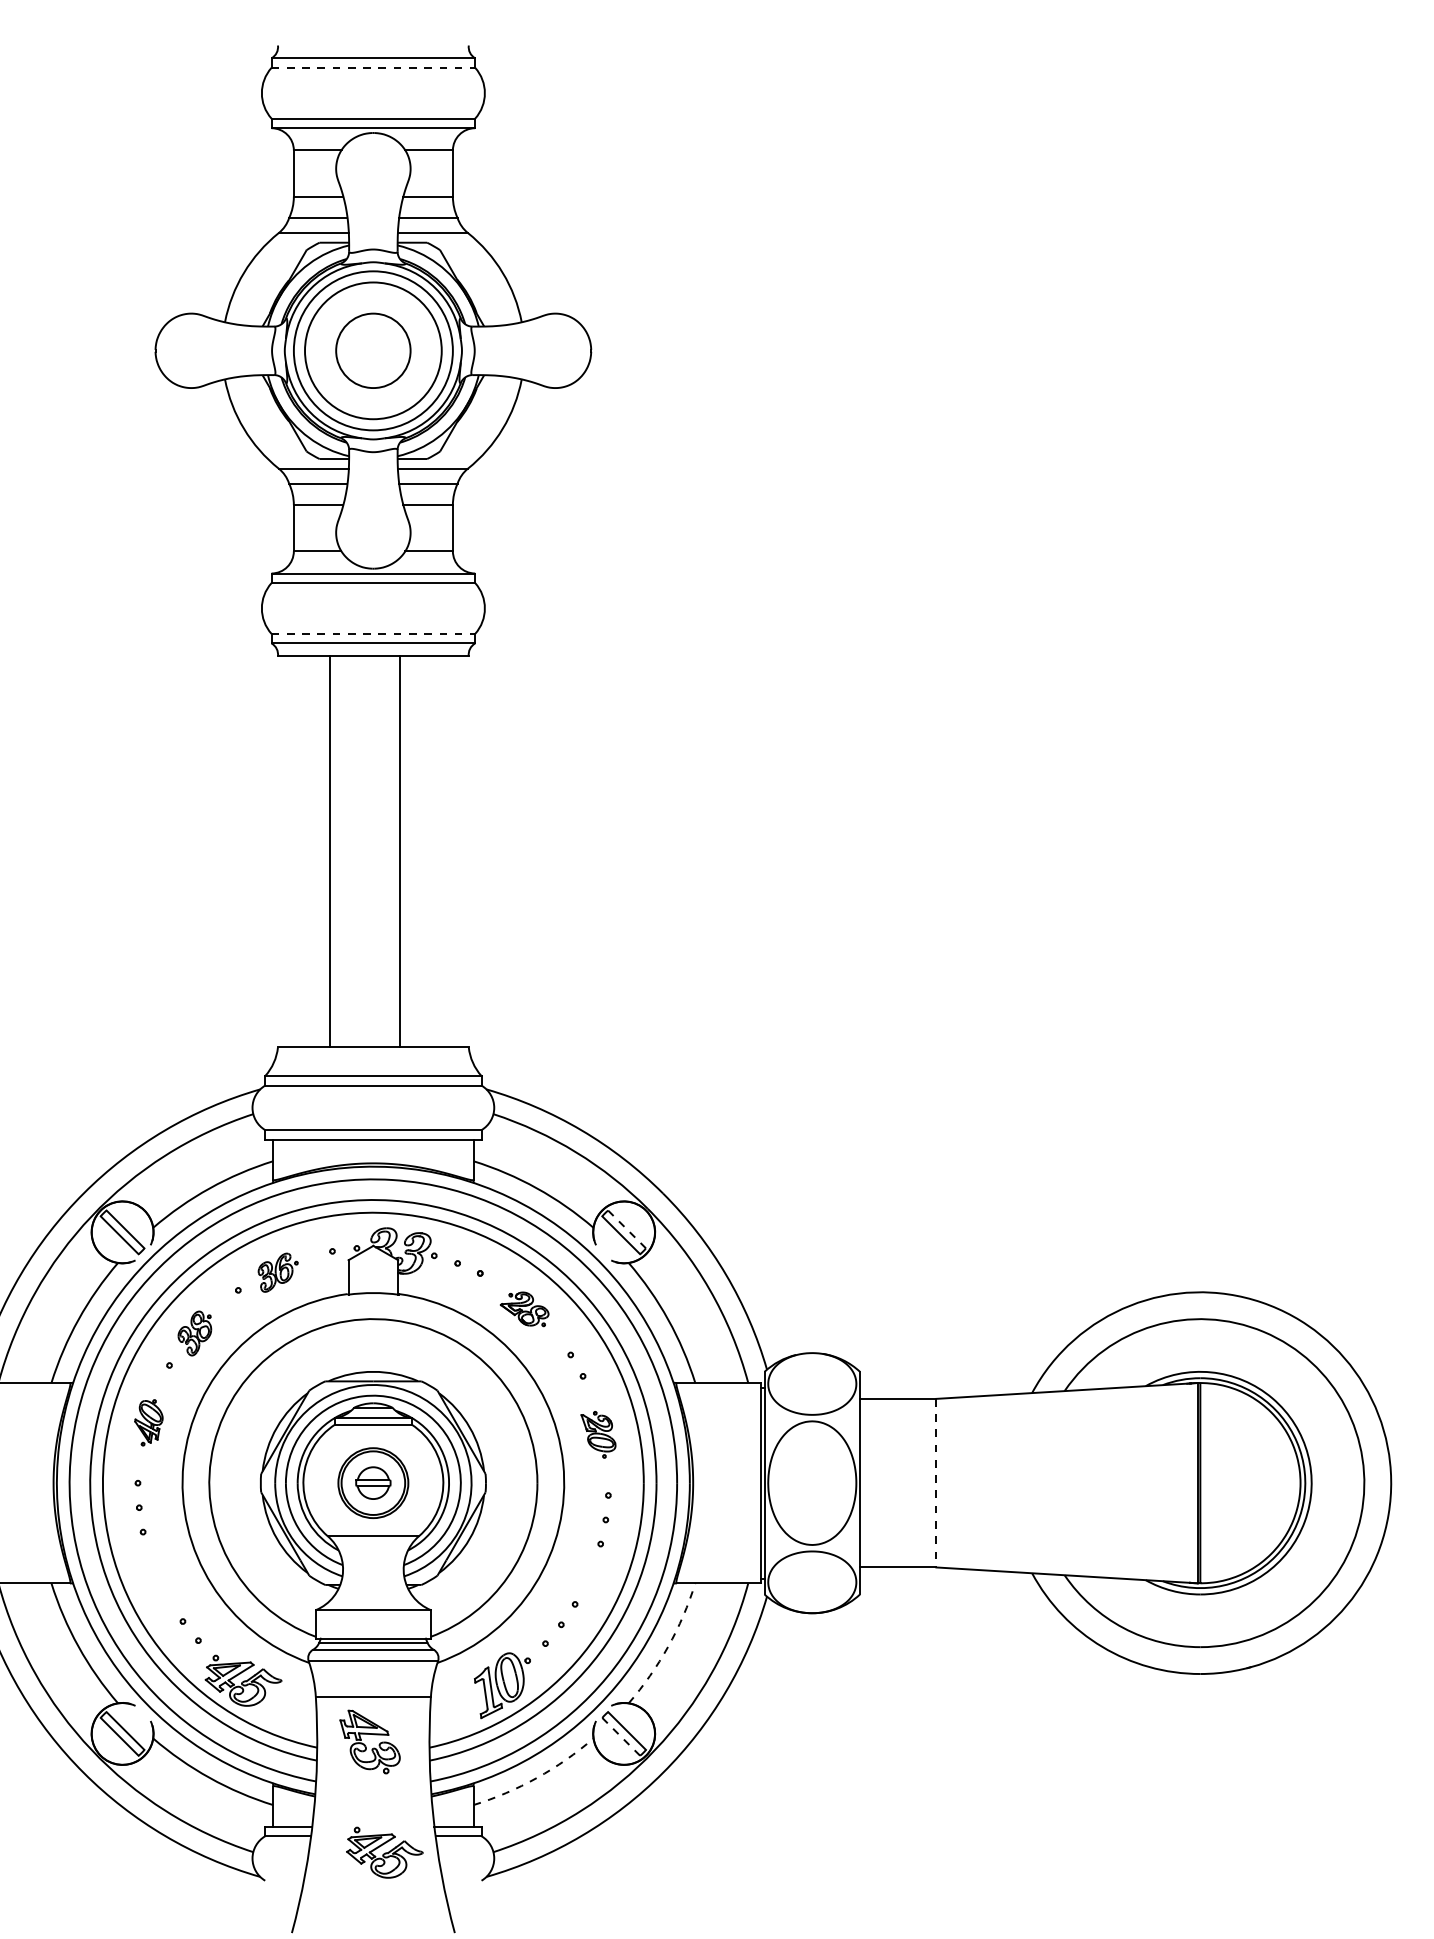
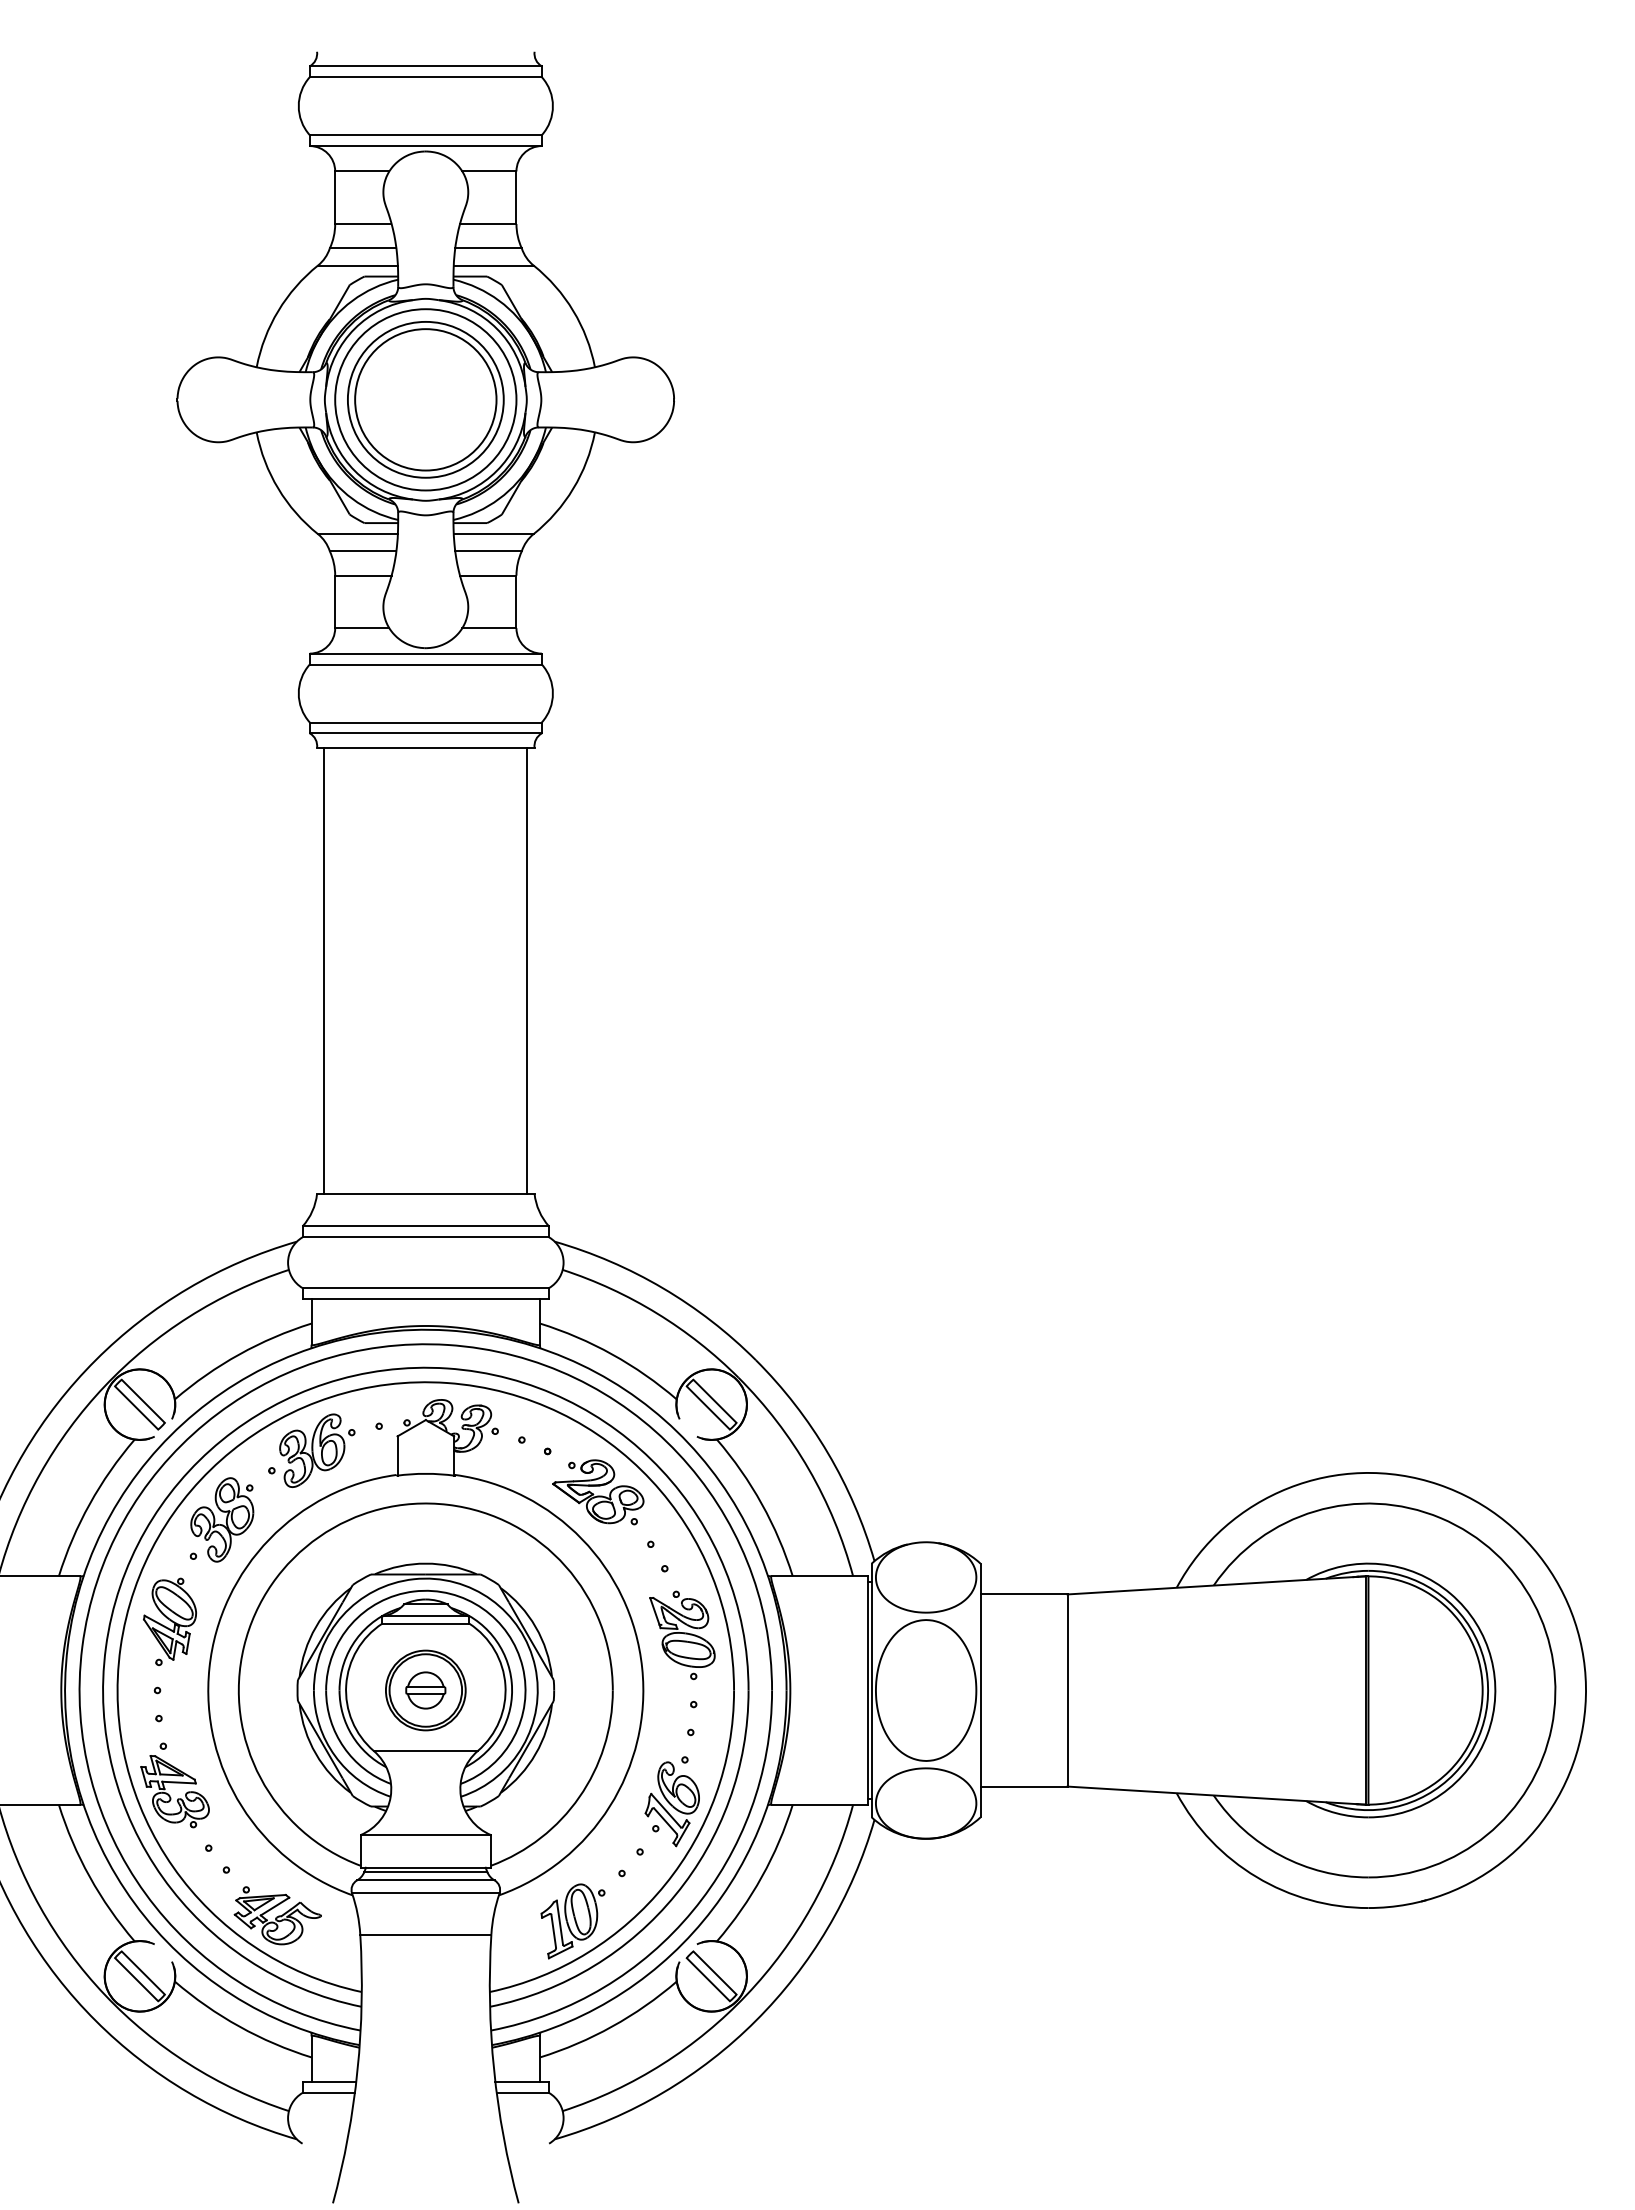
line: (373, 68) -> (426, 77), dashed -> solid
circle: (373, 350) -> (425, 399), size x1.67
line: (373, 633) -> (426, 722), dashed -> solid
line: (330, 851) -> (324, 970), moved
line: (400, 851) -> (527, 970), moved
line: (627, 1229) -> (715, 1401), dashed -> solid
part: (278, 1272) -> (317, 1450), size x1.67
part: (524, 1309) -> (598, 1492), size x1.67
part: (195, 1333) -> (222, 1519), size x1.67
part: (148, 1422) -> (169, 1621), size x1.67
part: (598, 1434) -> (682, 1635), size x1.67
line: (936, 1484) -> (1067, 1691), dashed -> solid
part: (588, 1583) -> (671, 1804), added
arc: (667, 1646) -> (761, 1876), dashed -> solid
line: (620, 1736) -> (707, 1979), dashed -> solid
part: (369, 1741) -> (174, 1791), moved
arc: (537, 1777) -> (612, 2026), dashed -> solid
part: (384, 1852) -> (438, 2111), removed

